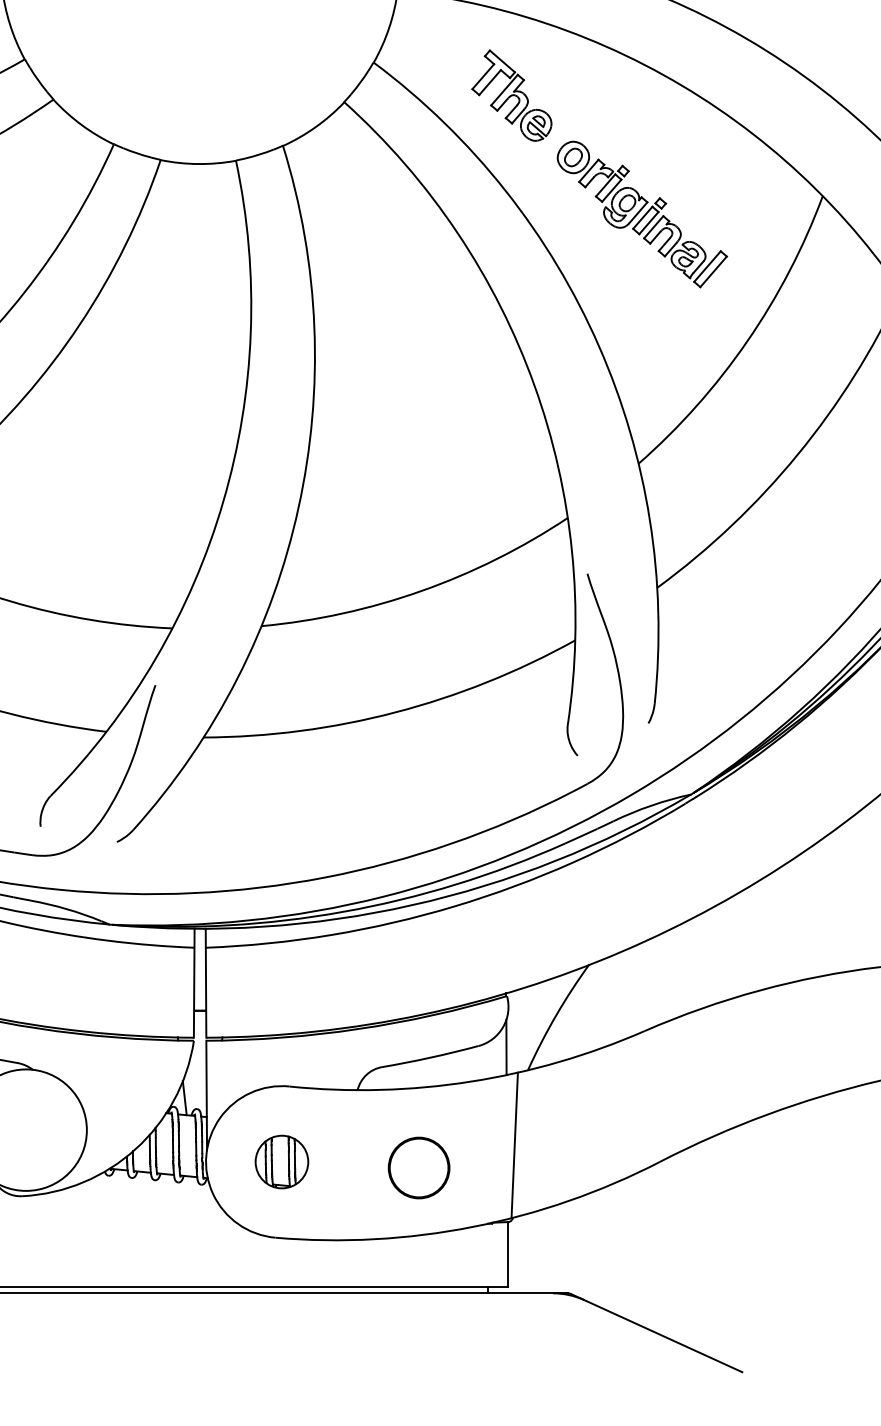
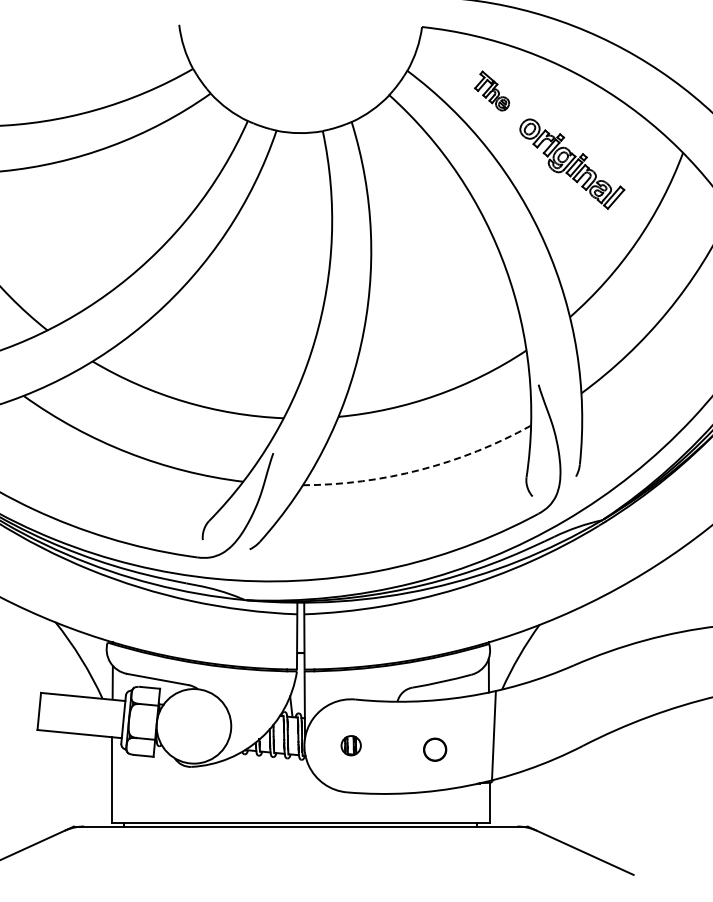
part: (510, 94) -> (491, 90), size x0.7
arc: (395, 711) -> (420, 469), solid -> dashed
part: (282, 1161) -> (351, 745), size x0.6
circle: (417, 1167) -> (434, 749), size x0.6

